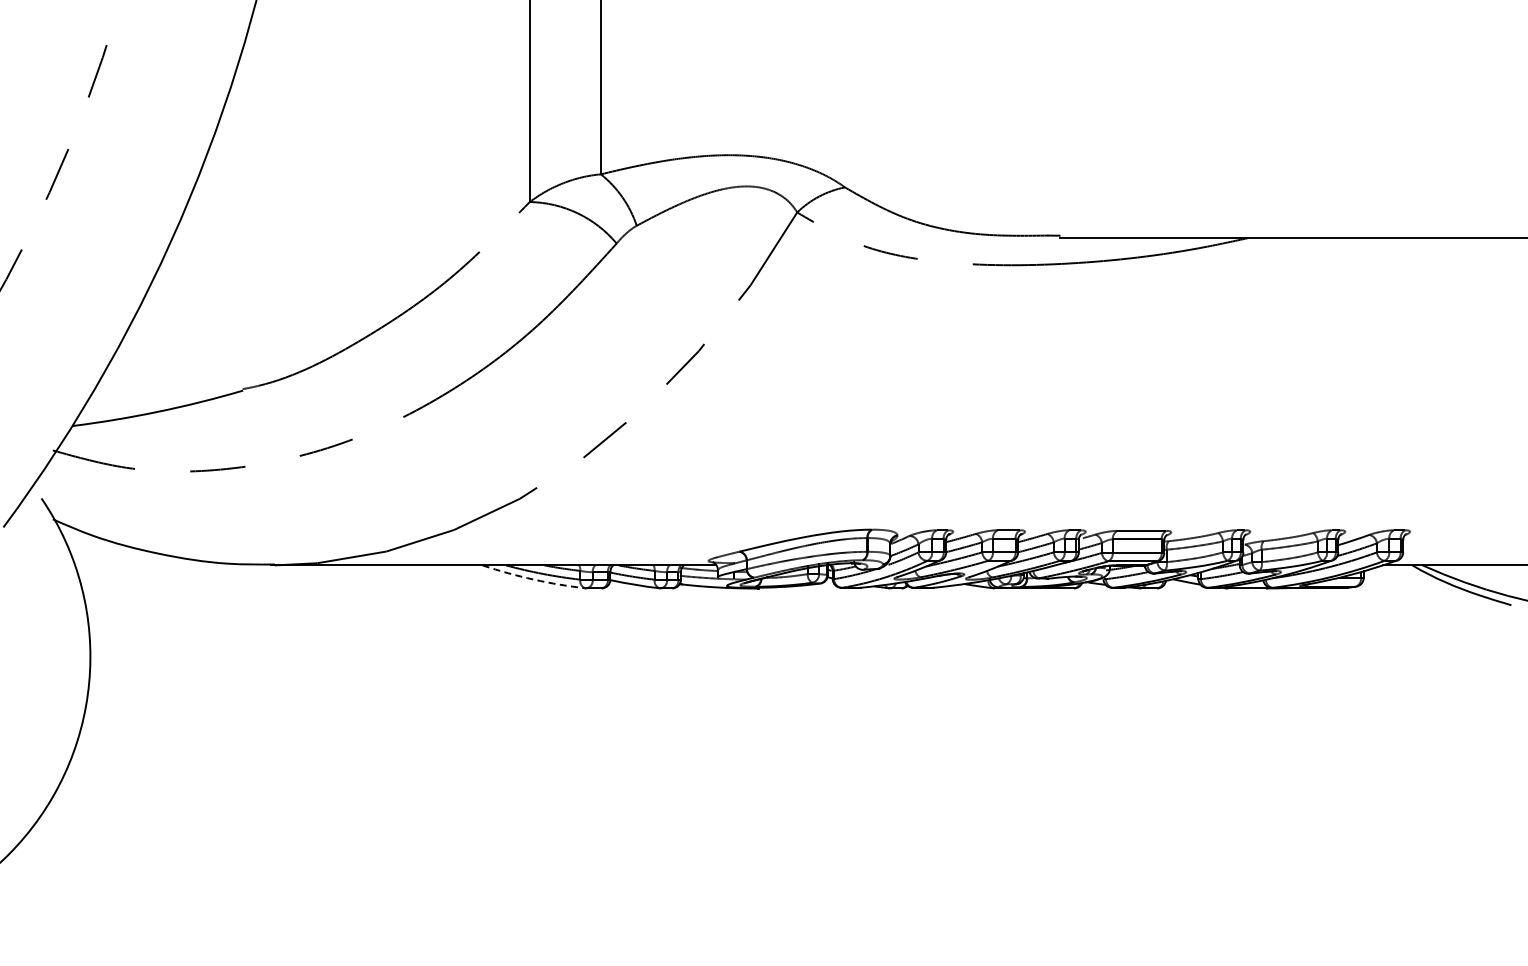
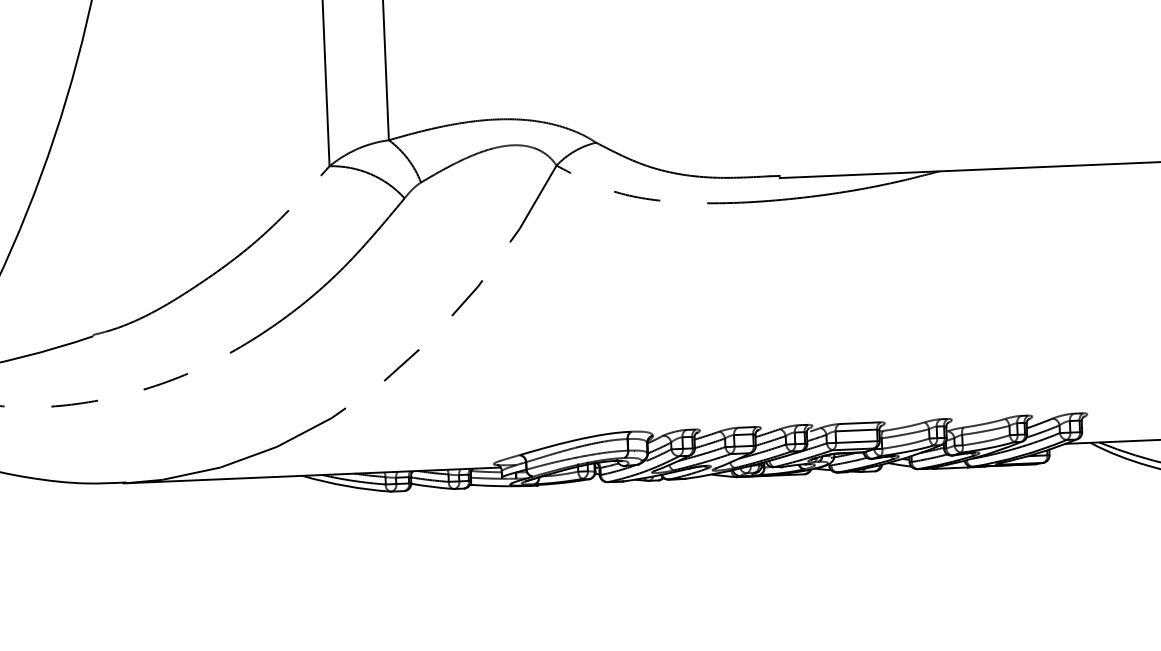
arc: (533, 579) -> (346, 485), dashed -> solid

